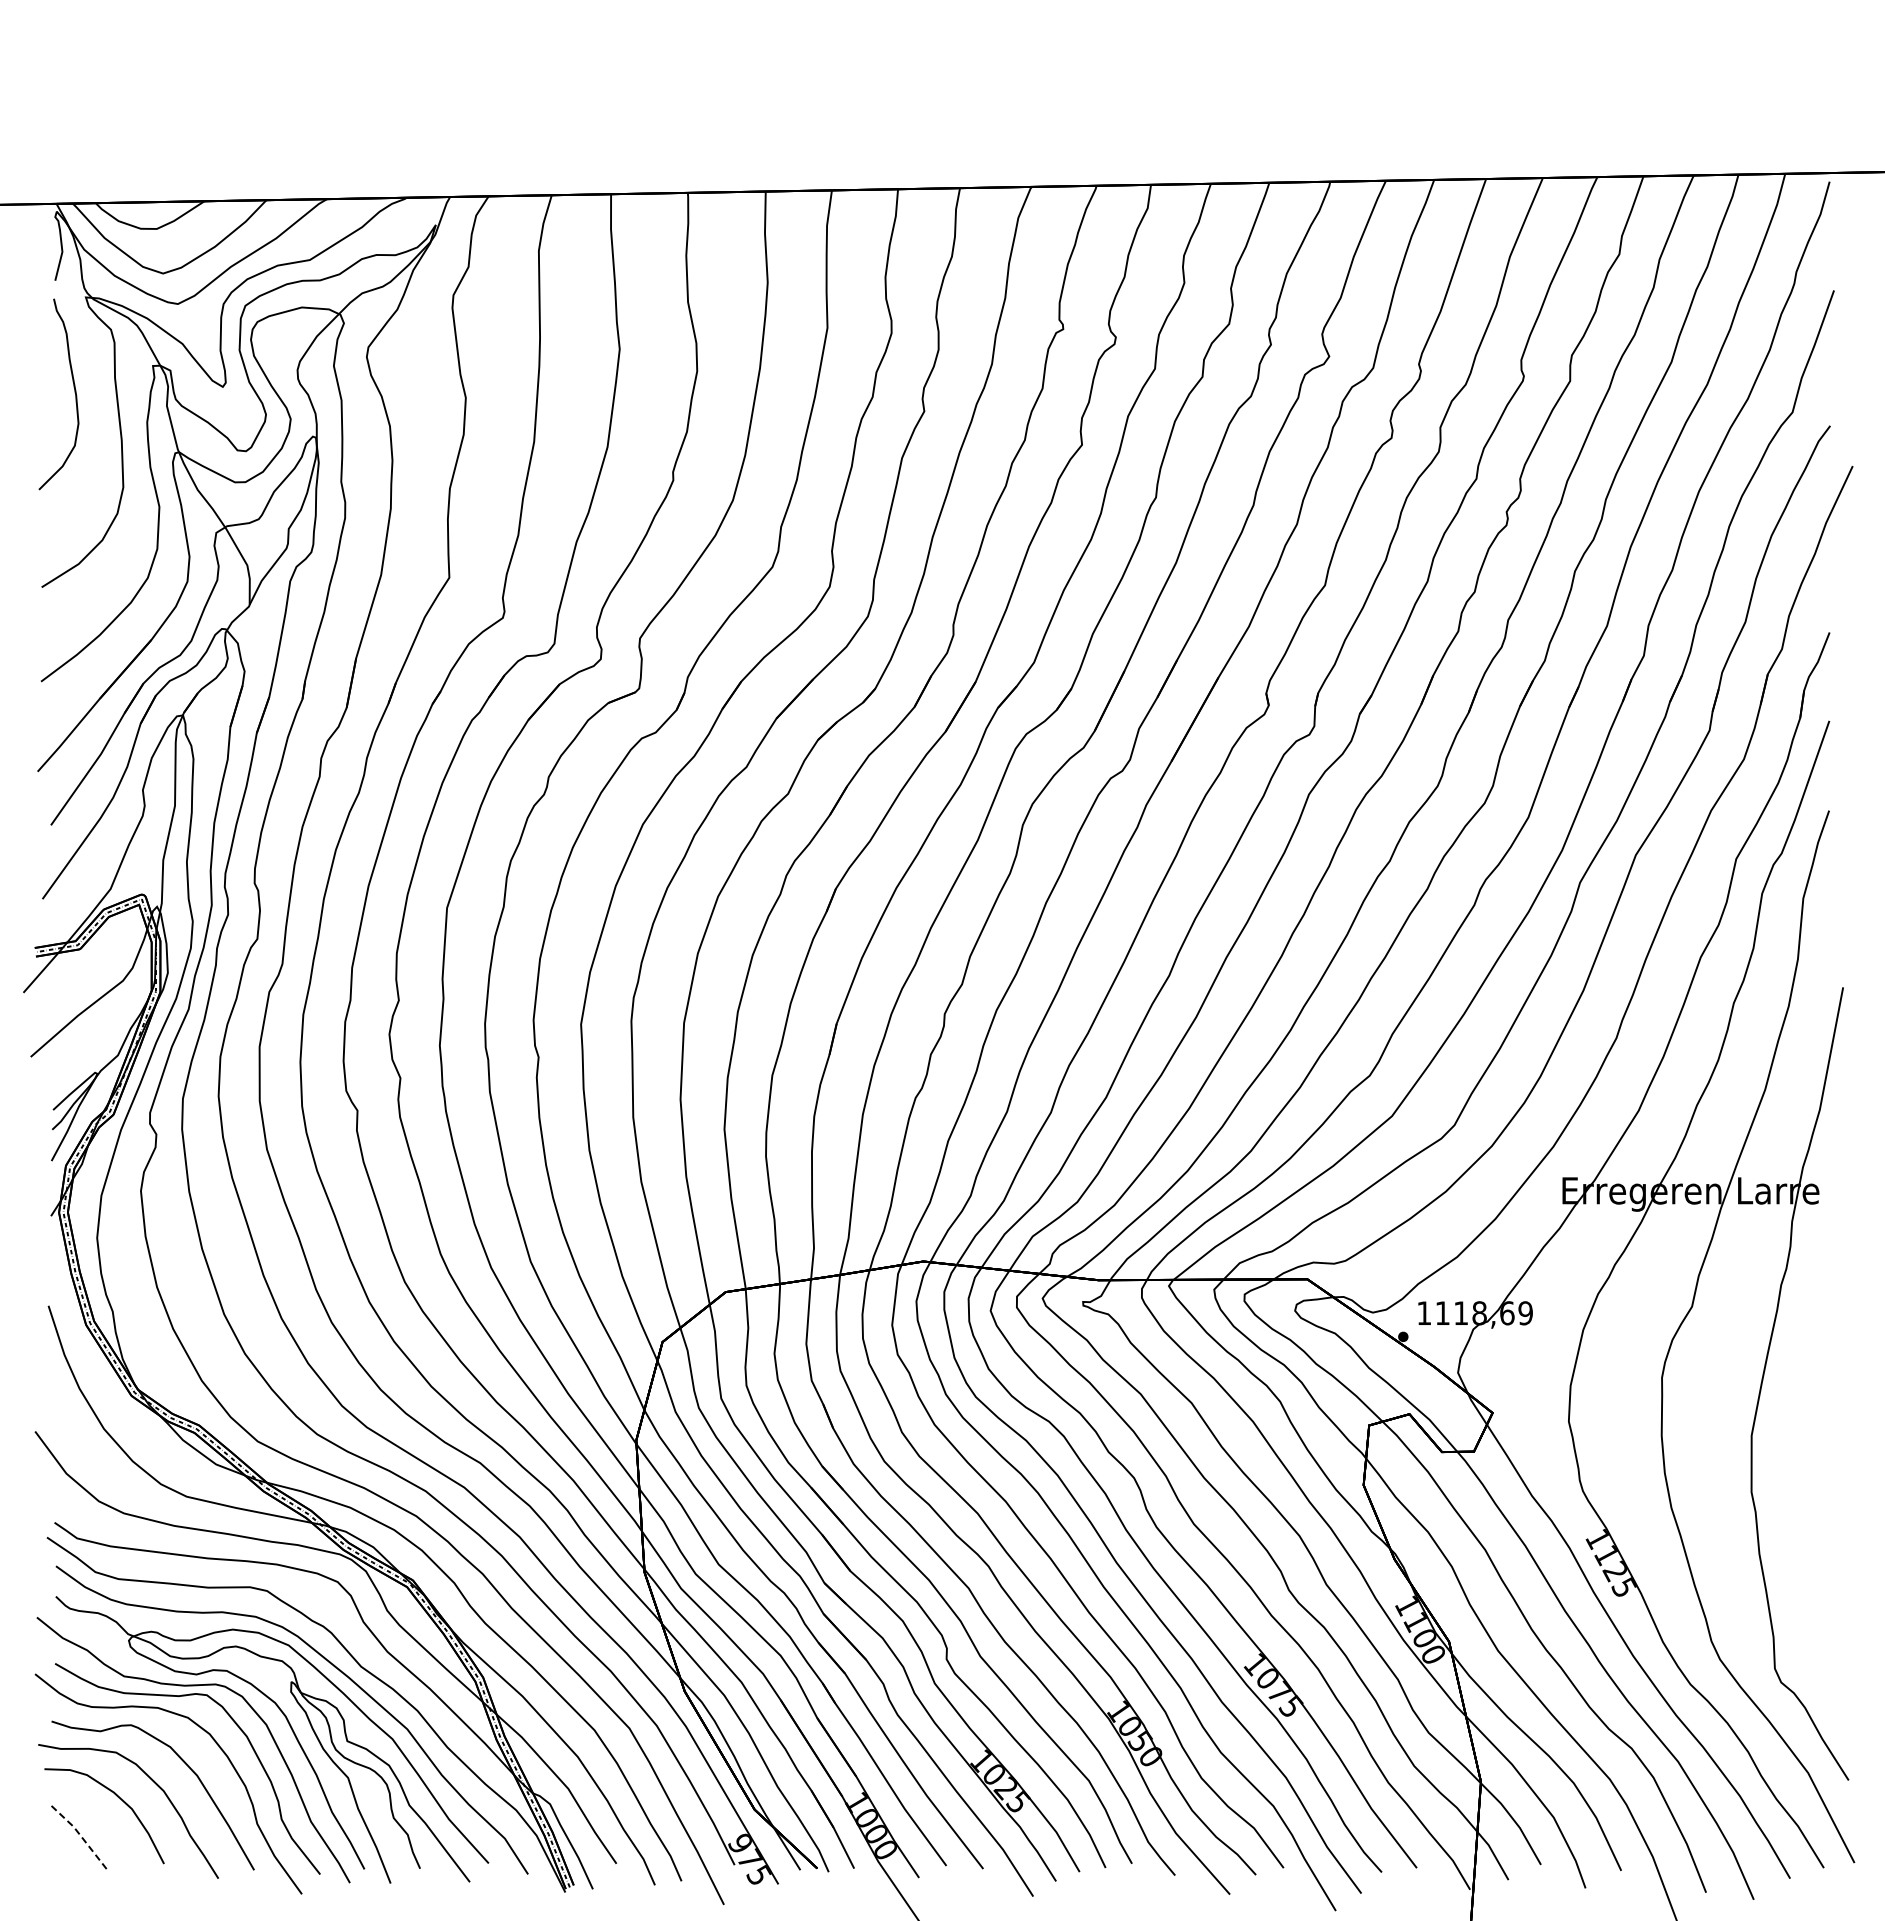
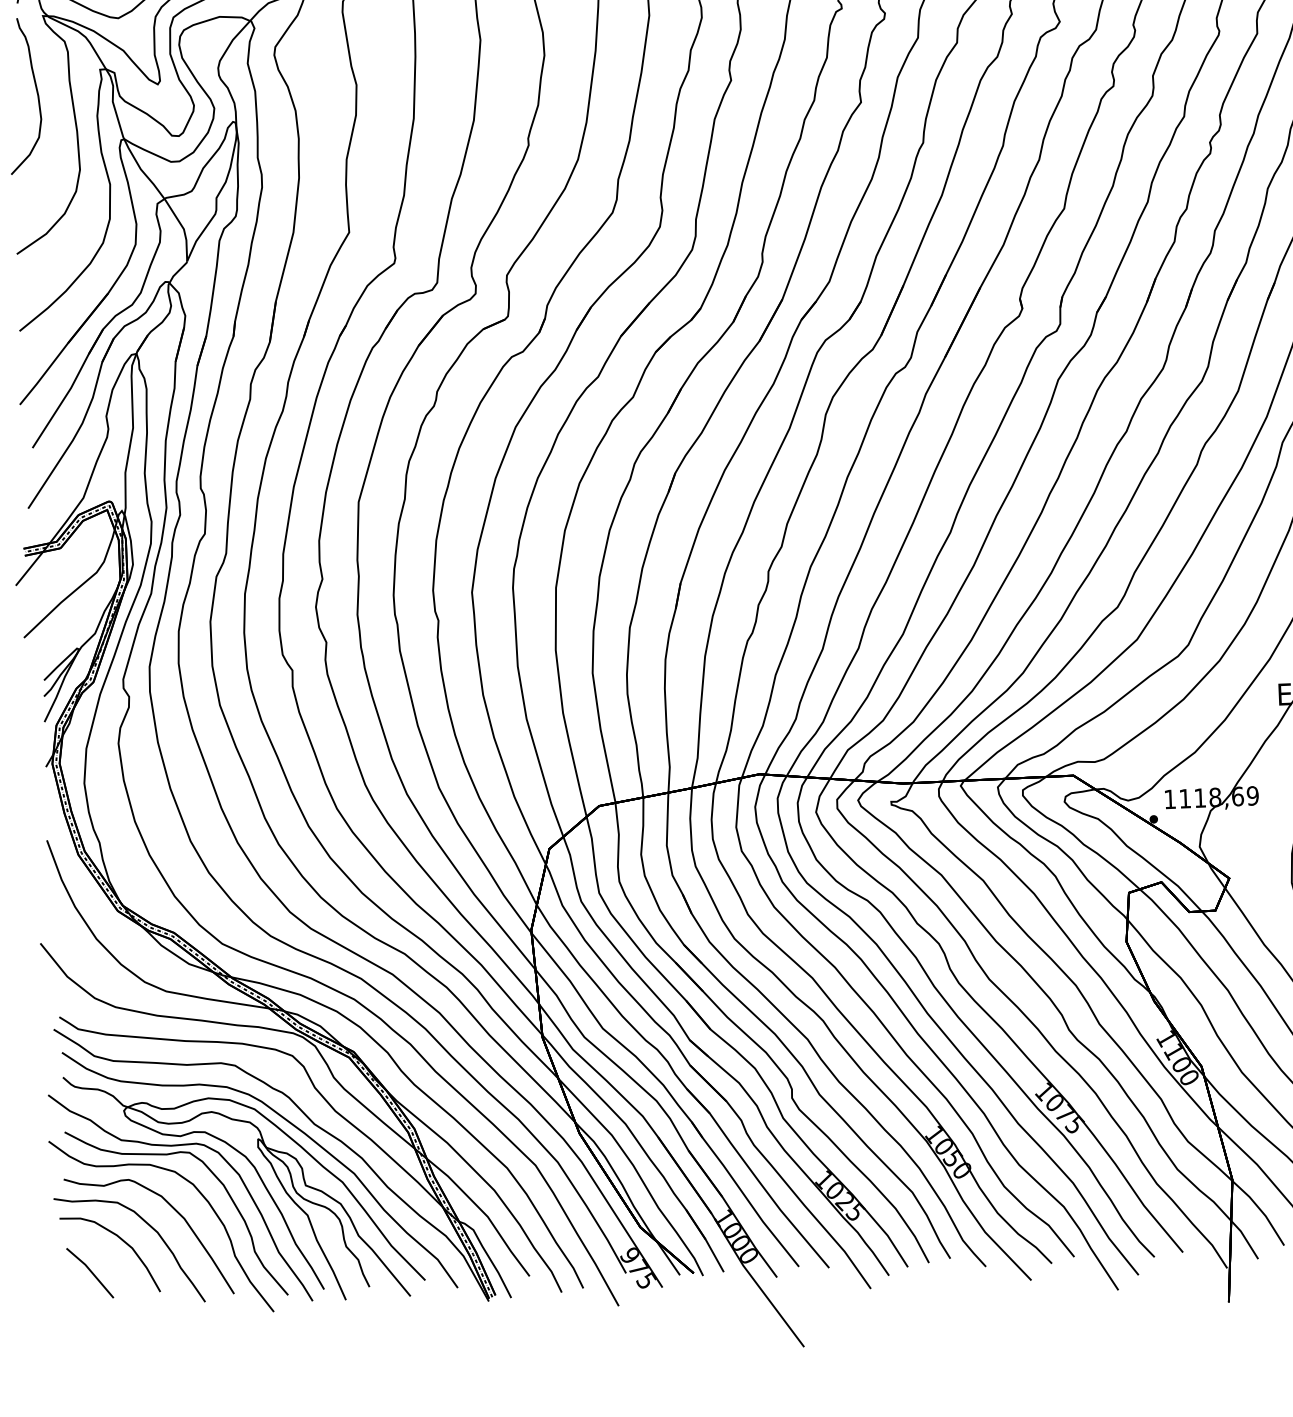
line: (80, 1835) -> (91, 1271), dashed -> solid

